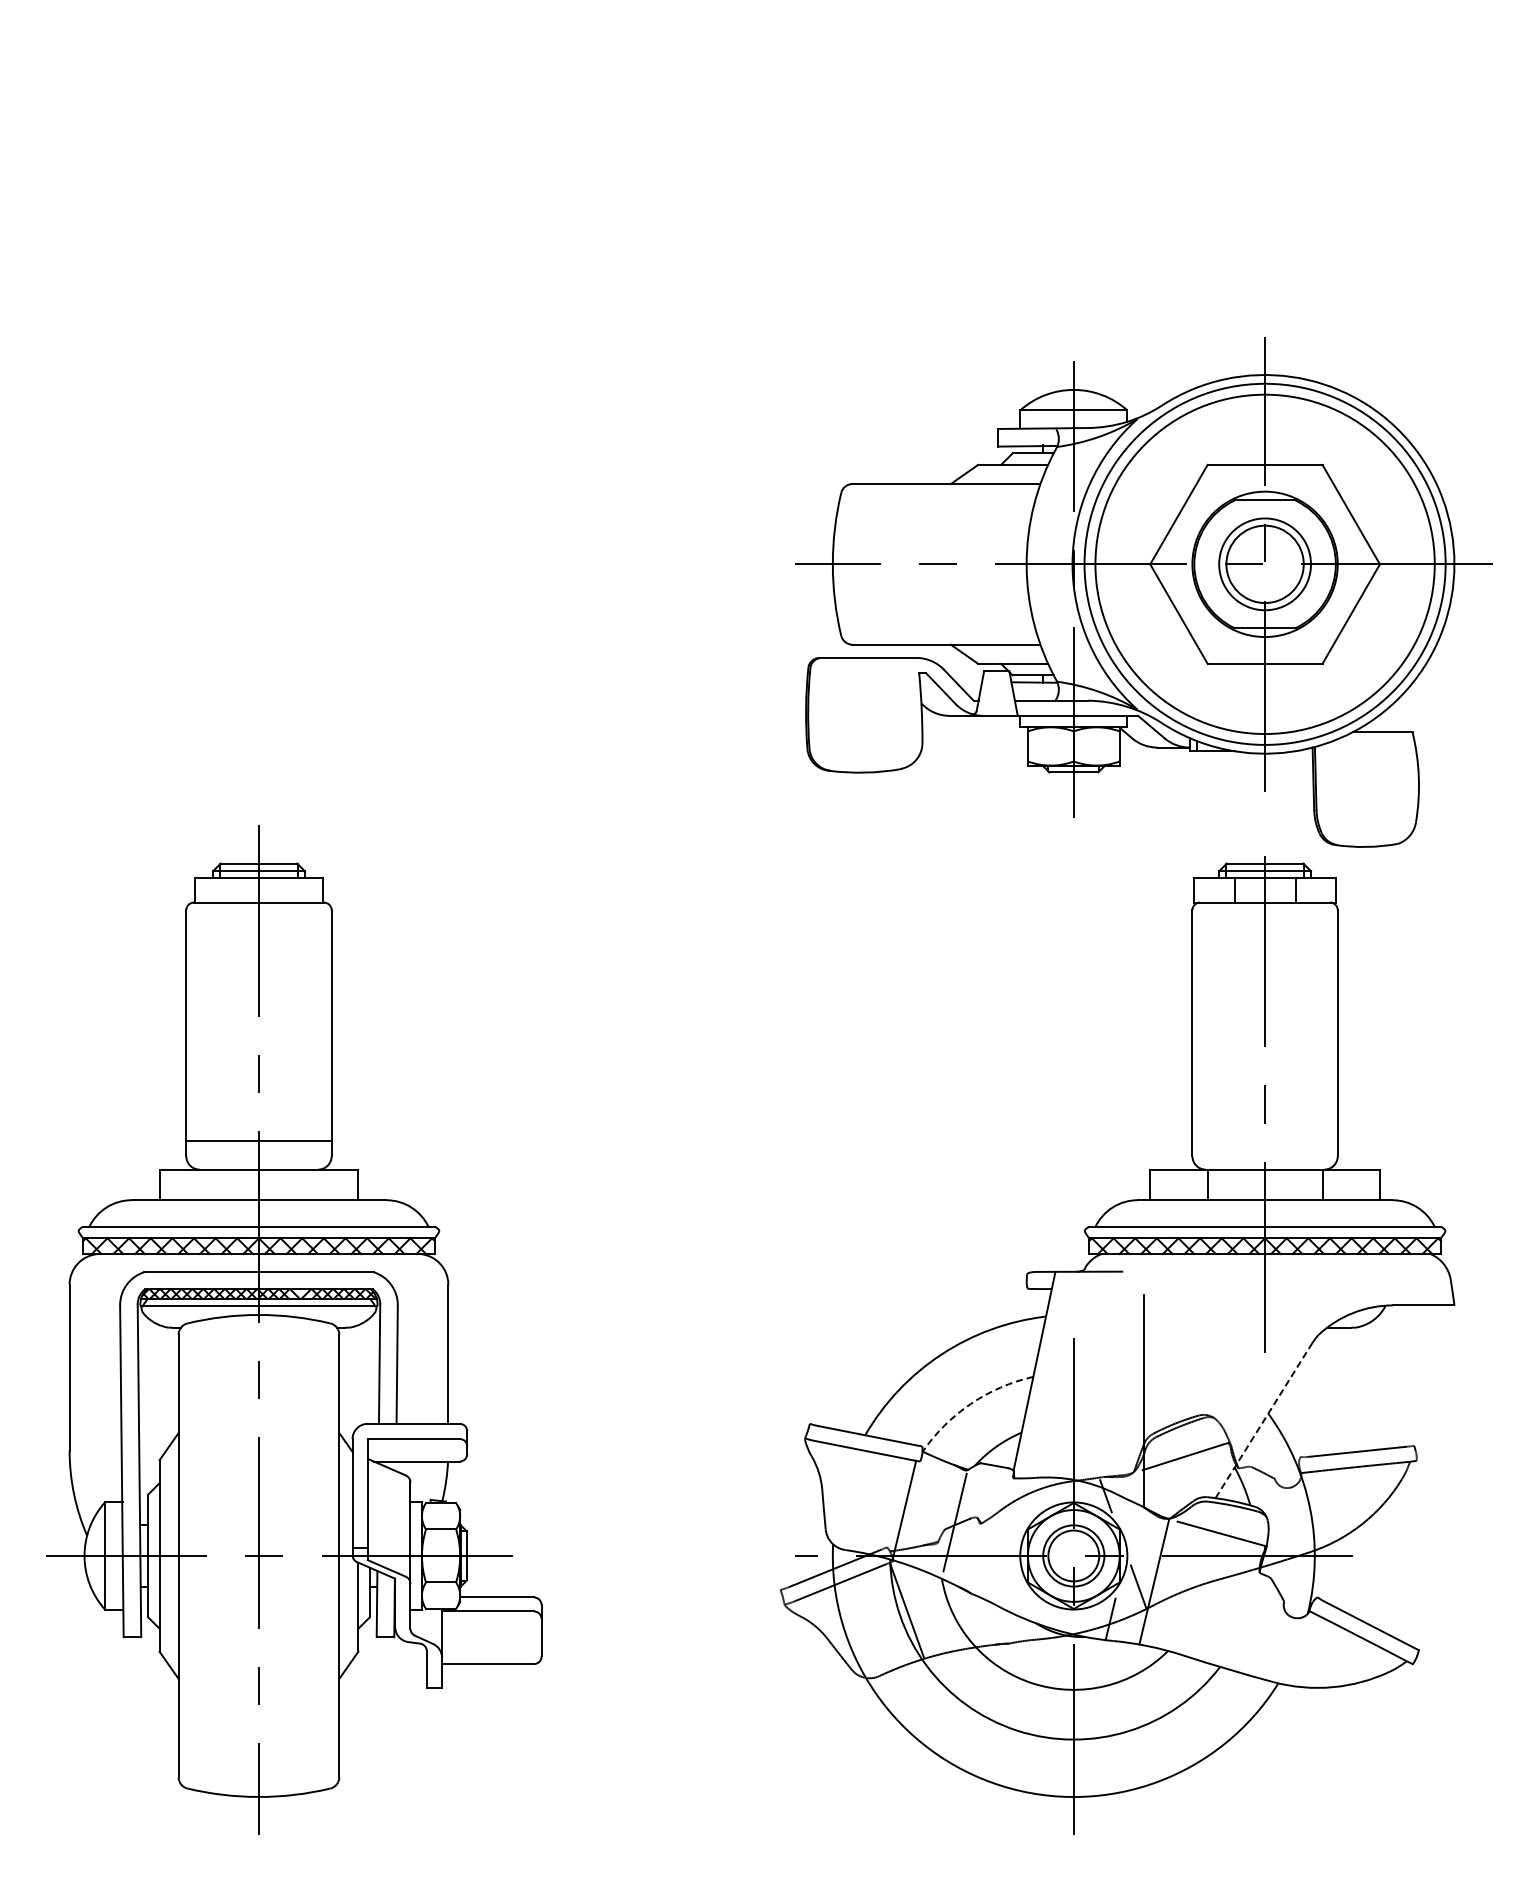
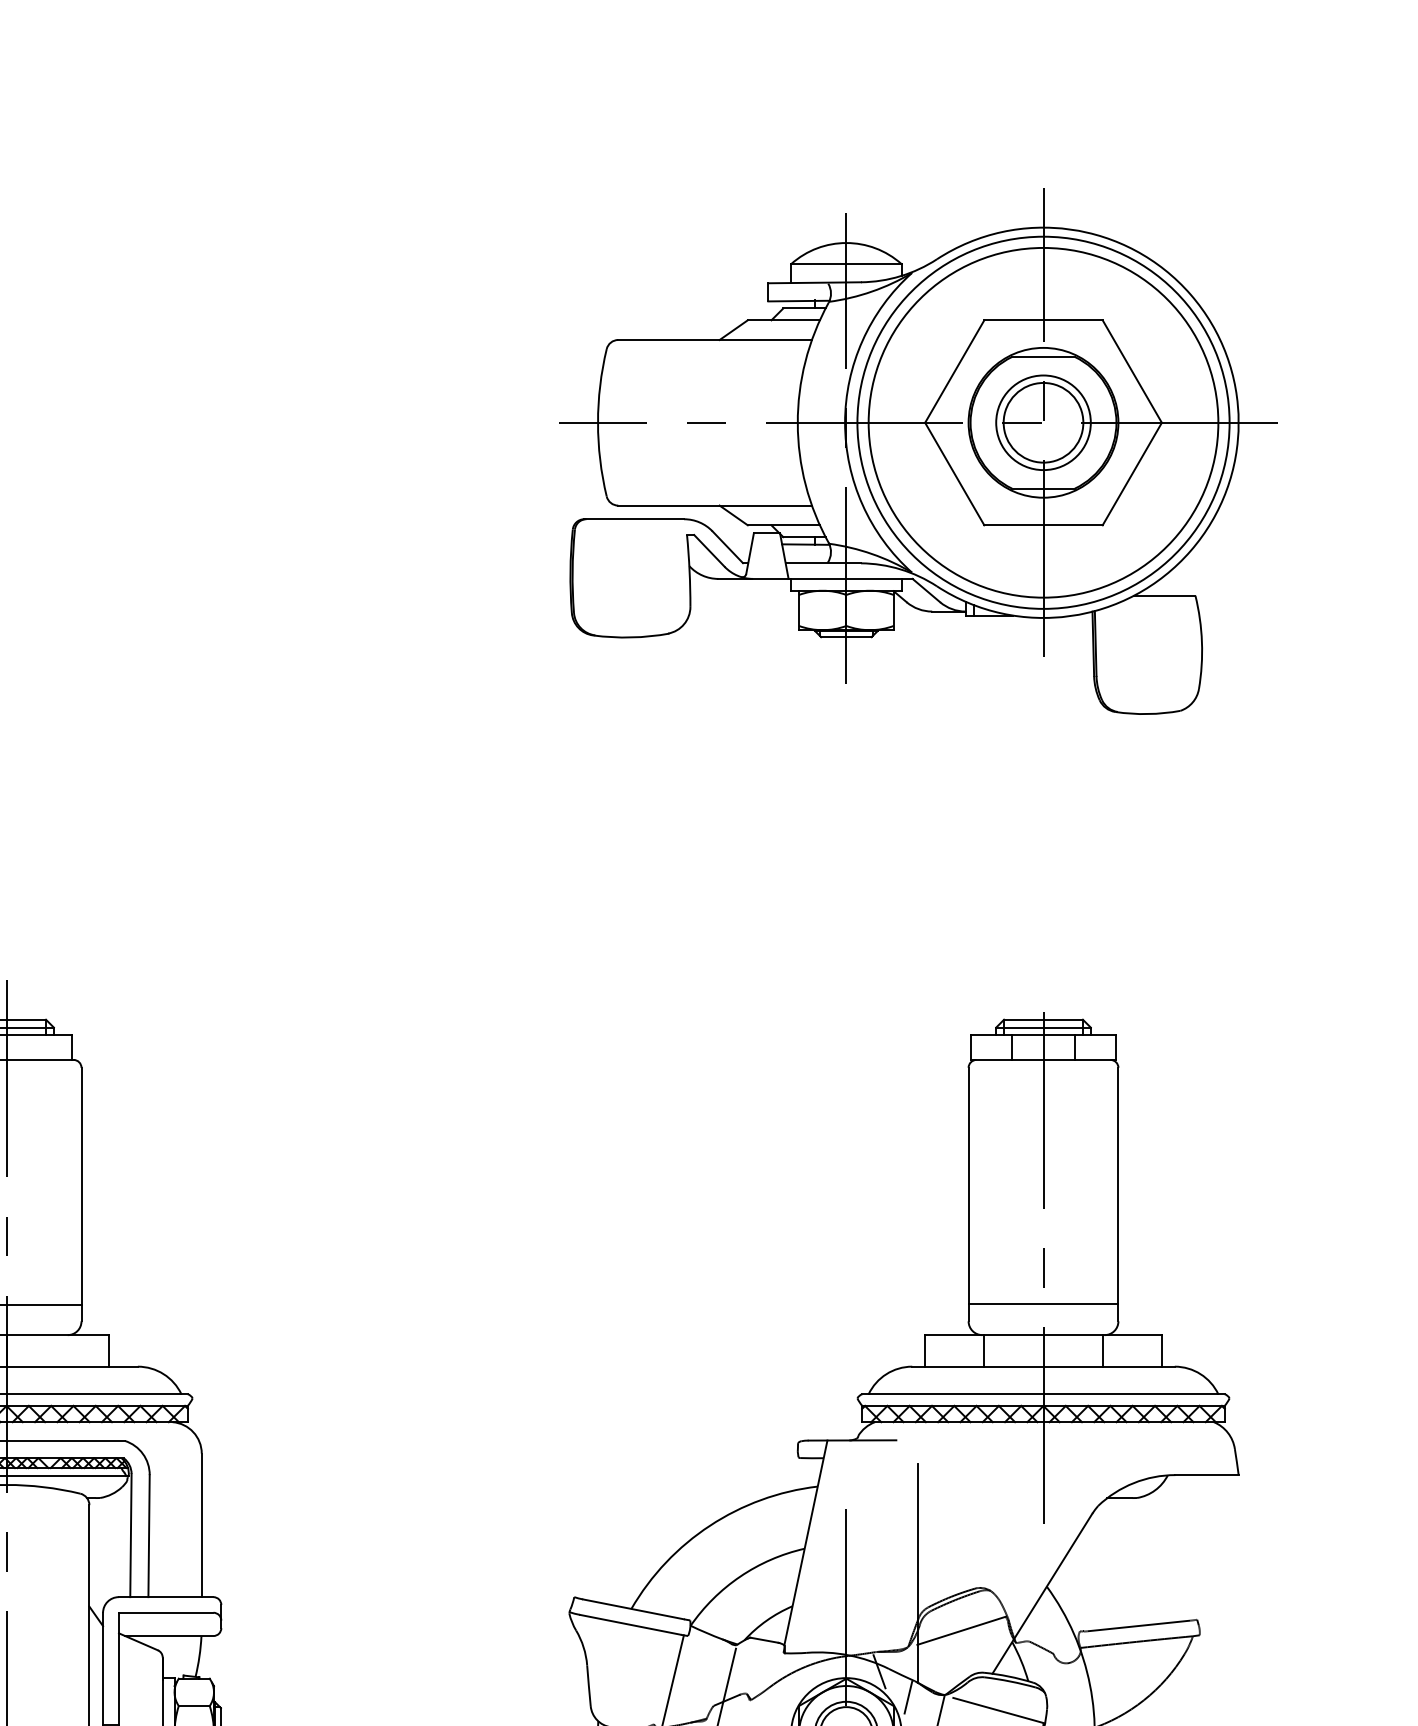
part: (1143, 592) -> (918, 451), moved
line: (1264, 1139) -> (1042, 1304), added
arc: (970, 1403) -> (739, 1576), dashed -> solid
line: (1264, 1420) -> (1042, 1593), dashed -> solid
line: (1133, 1521) -> (907, 1697), added

